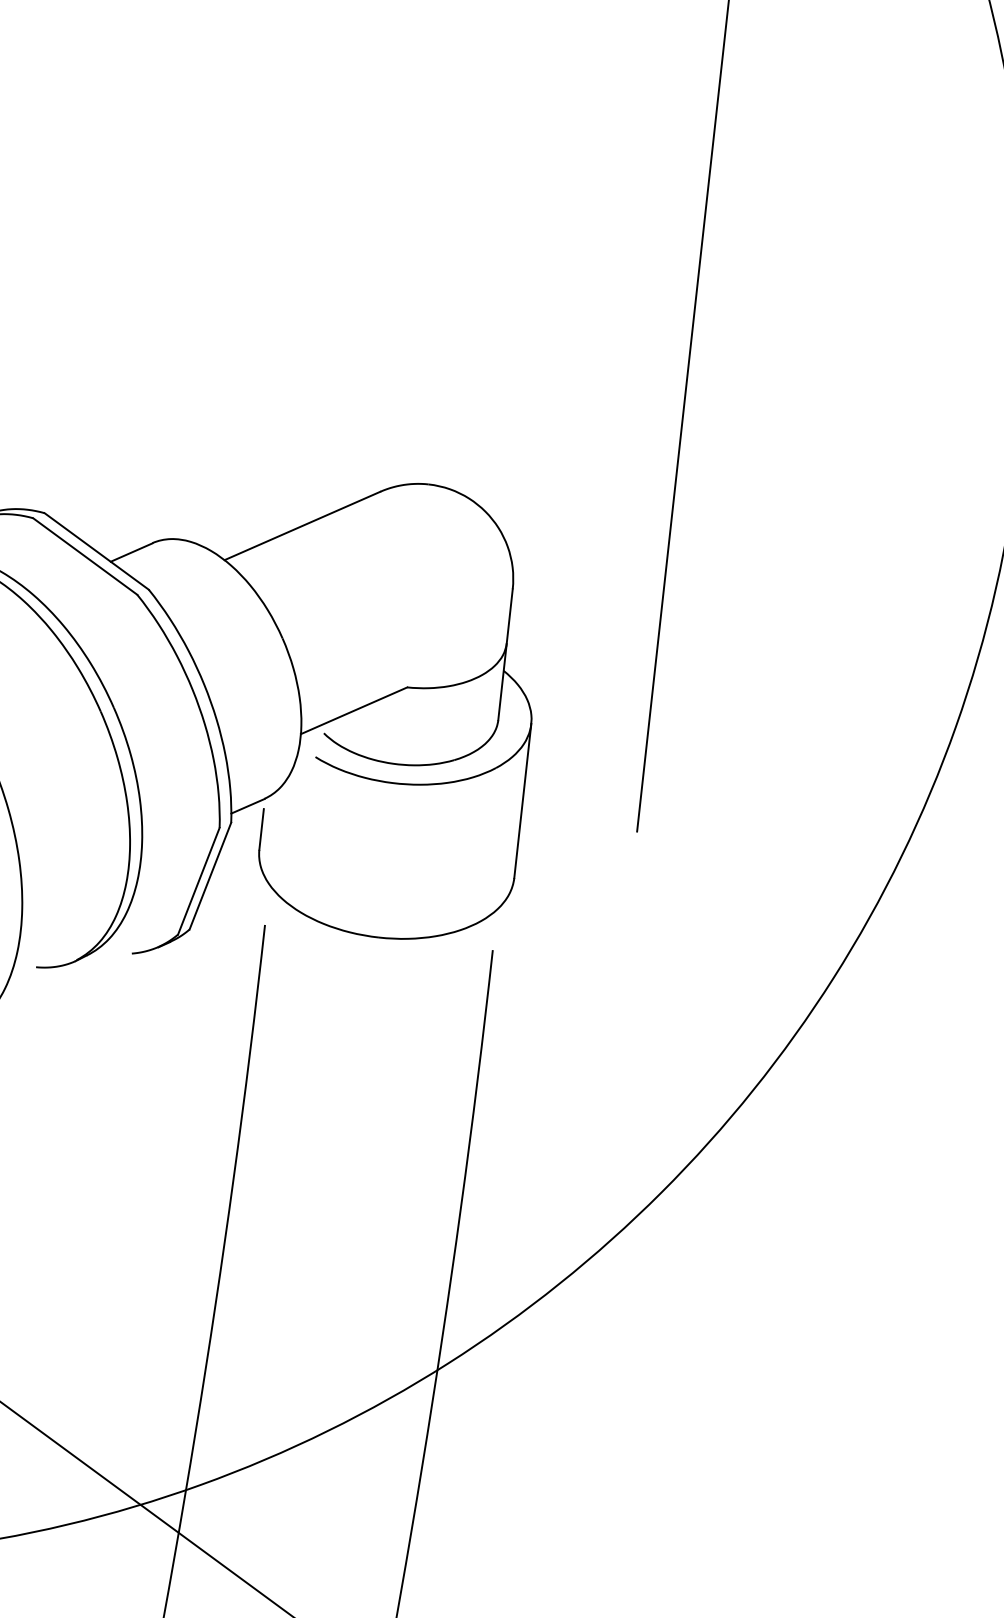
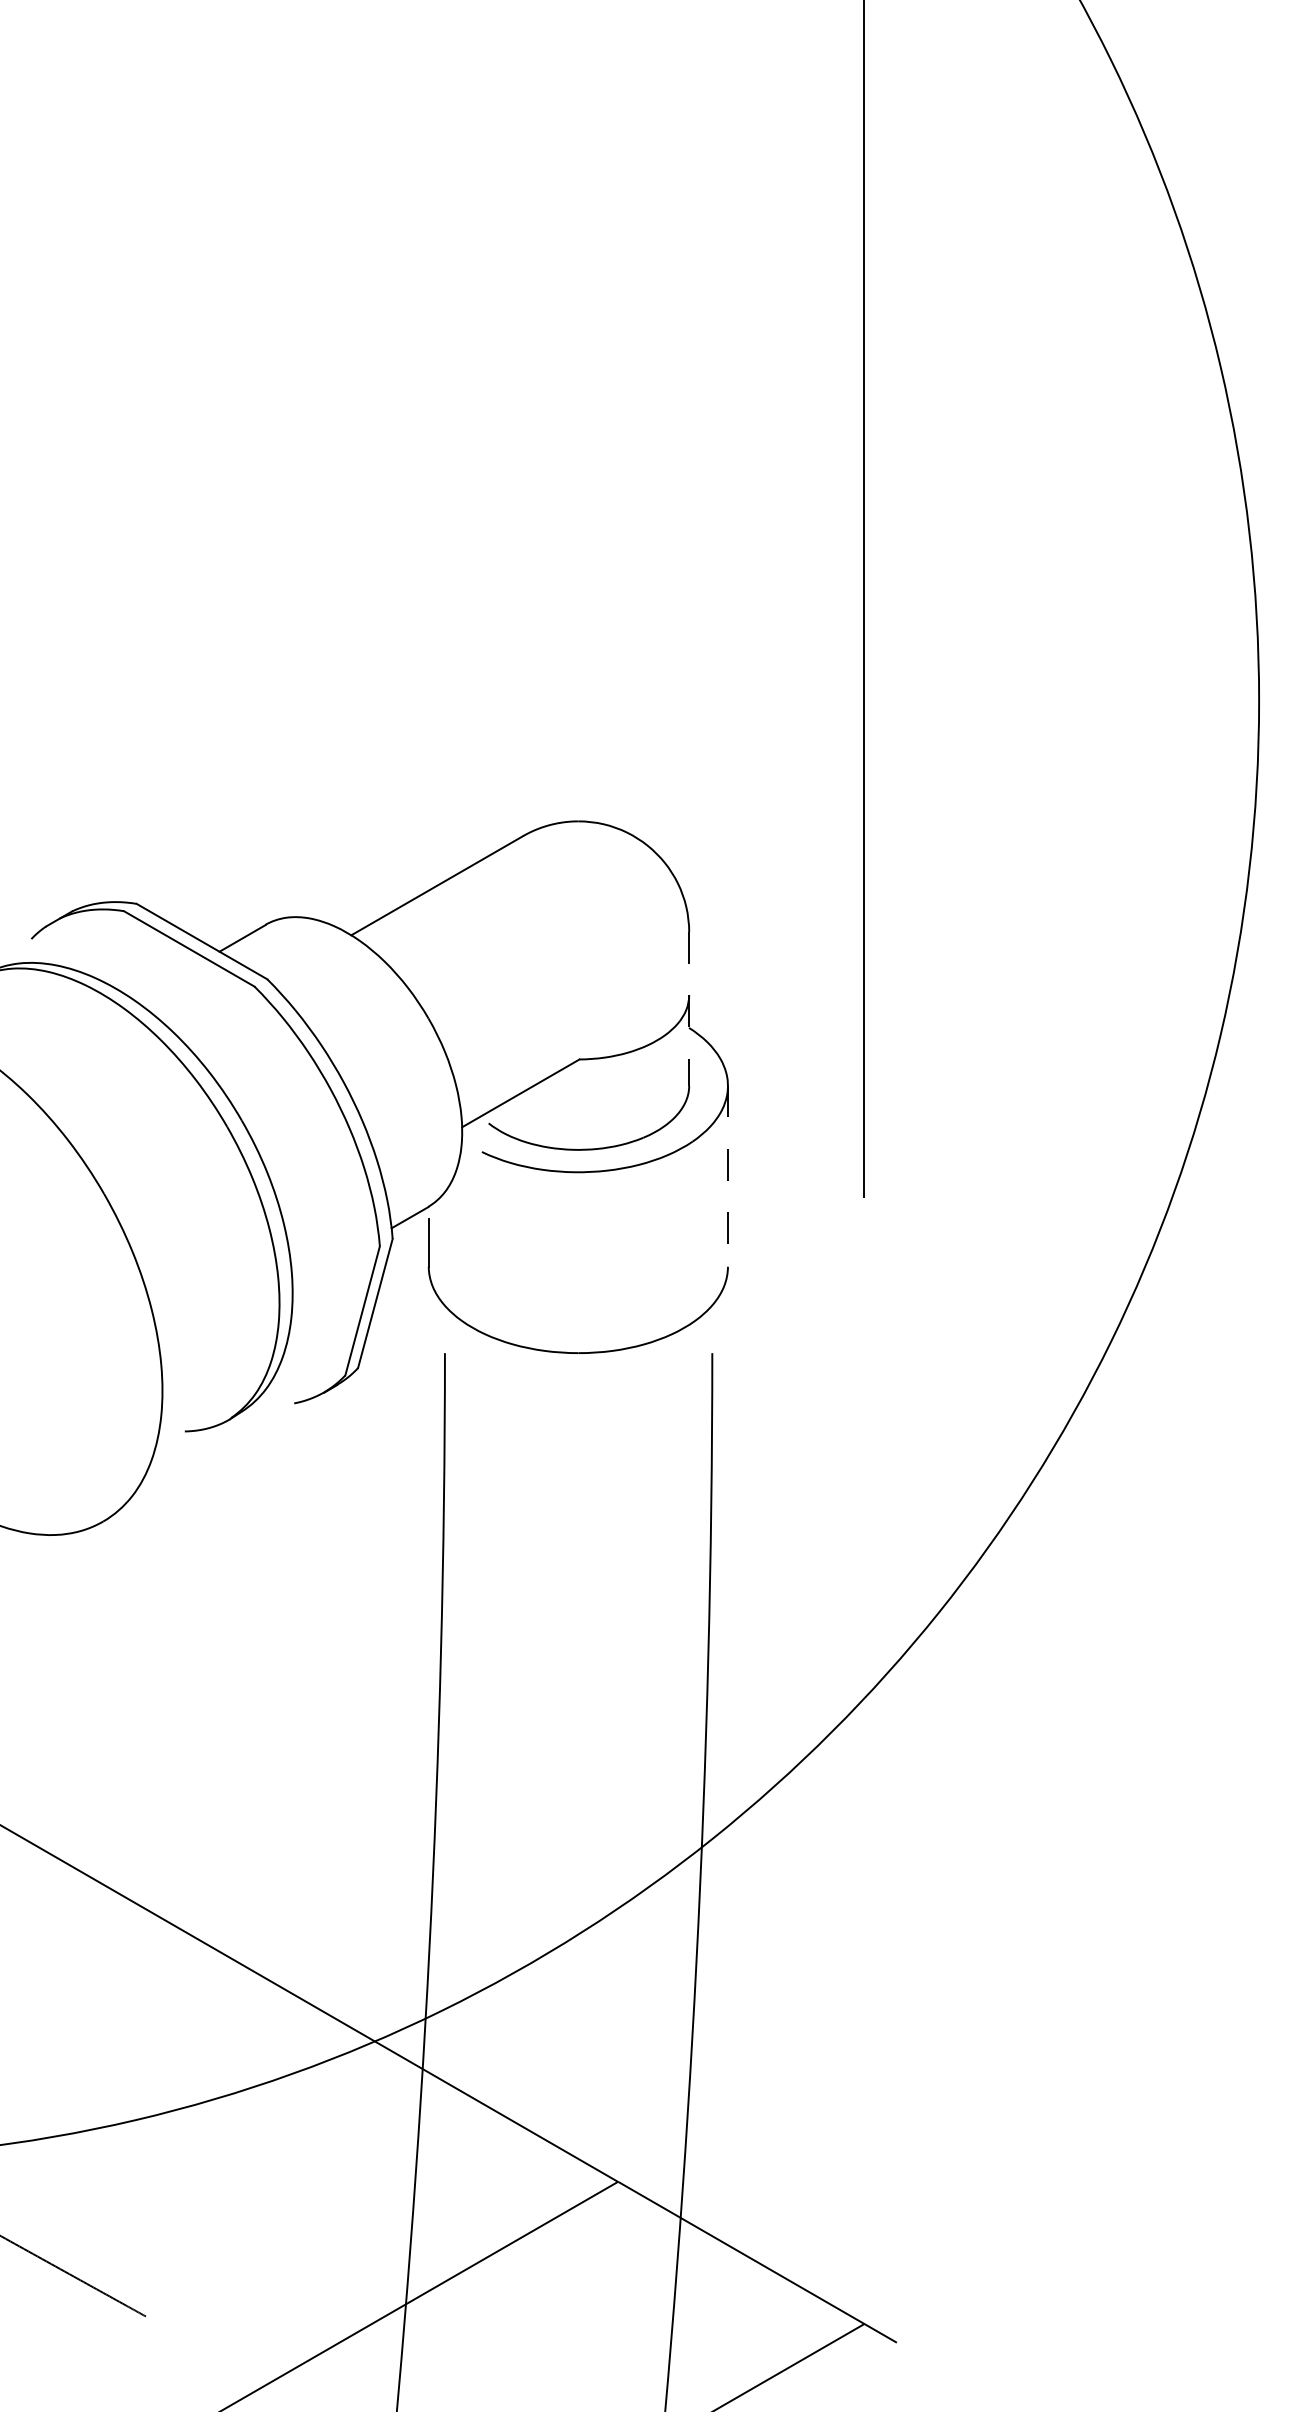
line: (505, 655) -> (689, 1009), solid -> dashed
line: (522, 801) -> (727, 1176), solid -> dashed

